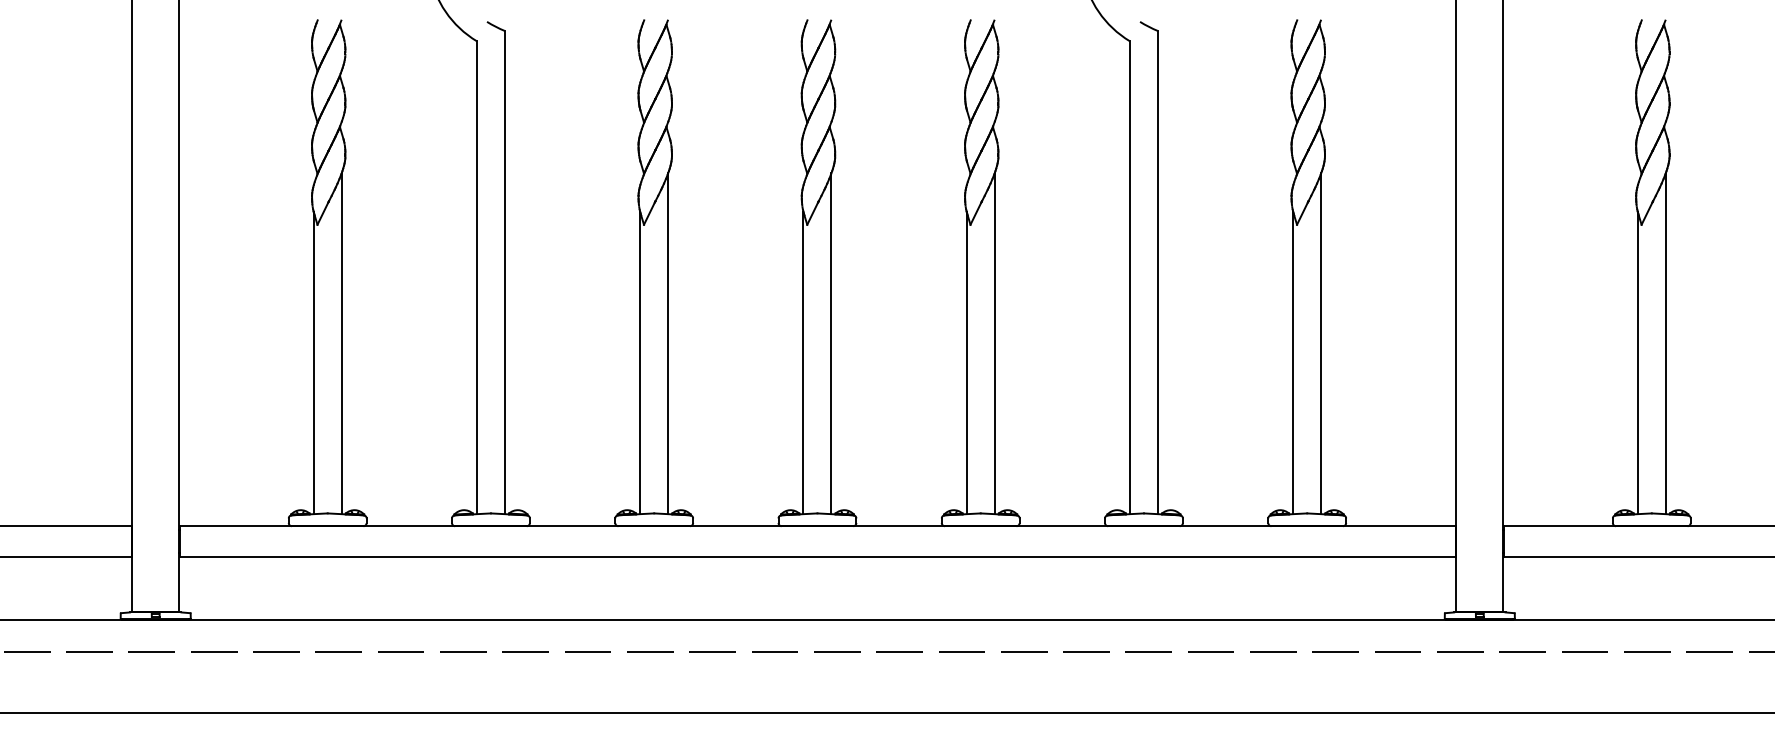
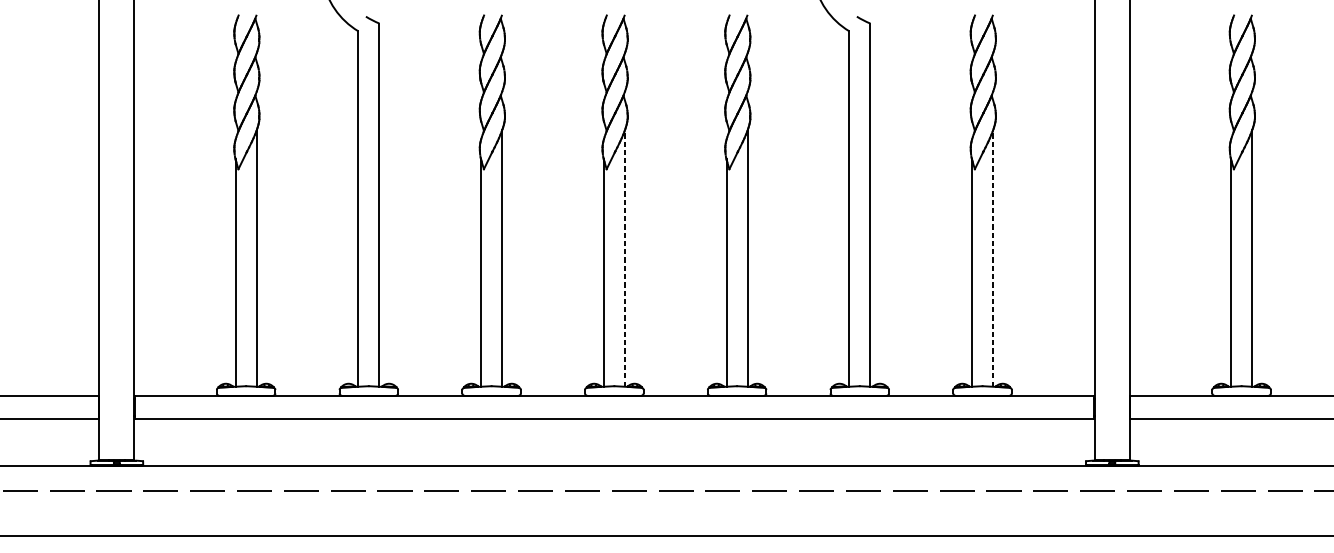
line: (831, 343) -> (624, 258), solid -> dashed
line: (1321, 343) -> (993, 258), solid -> dashed

